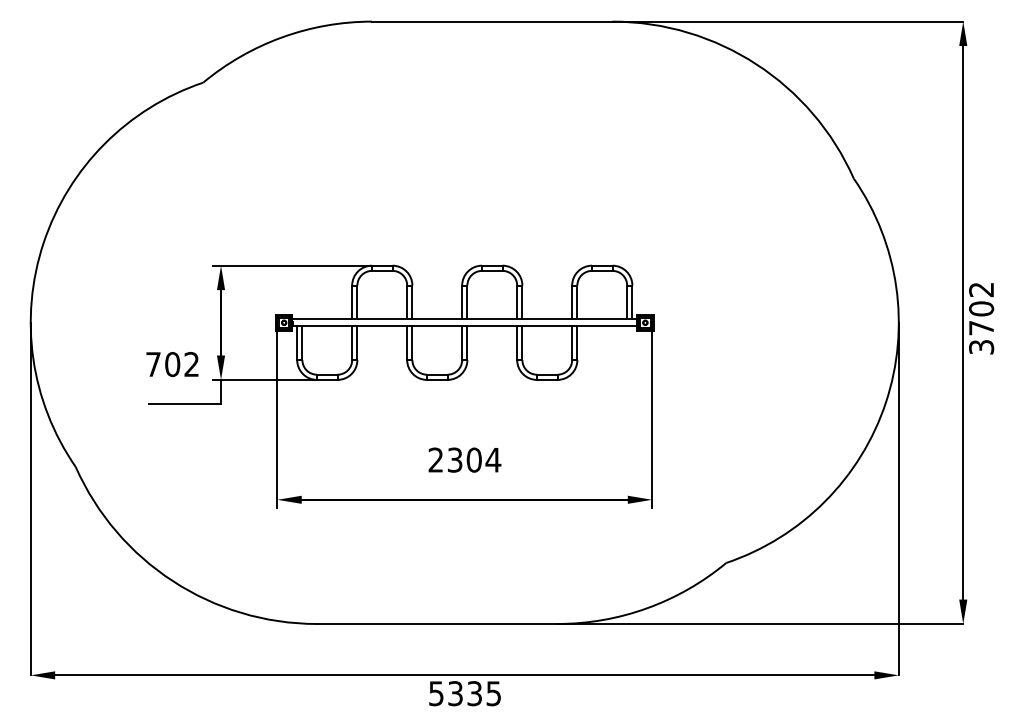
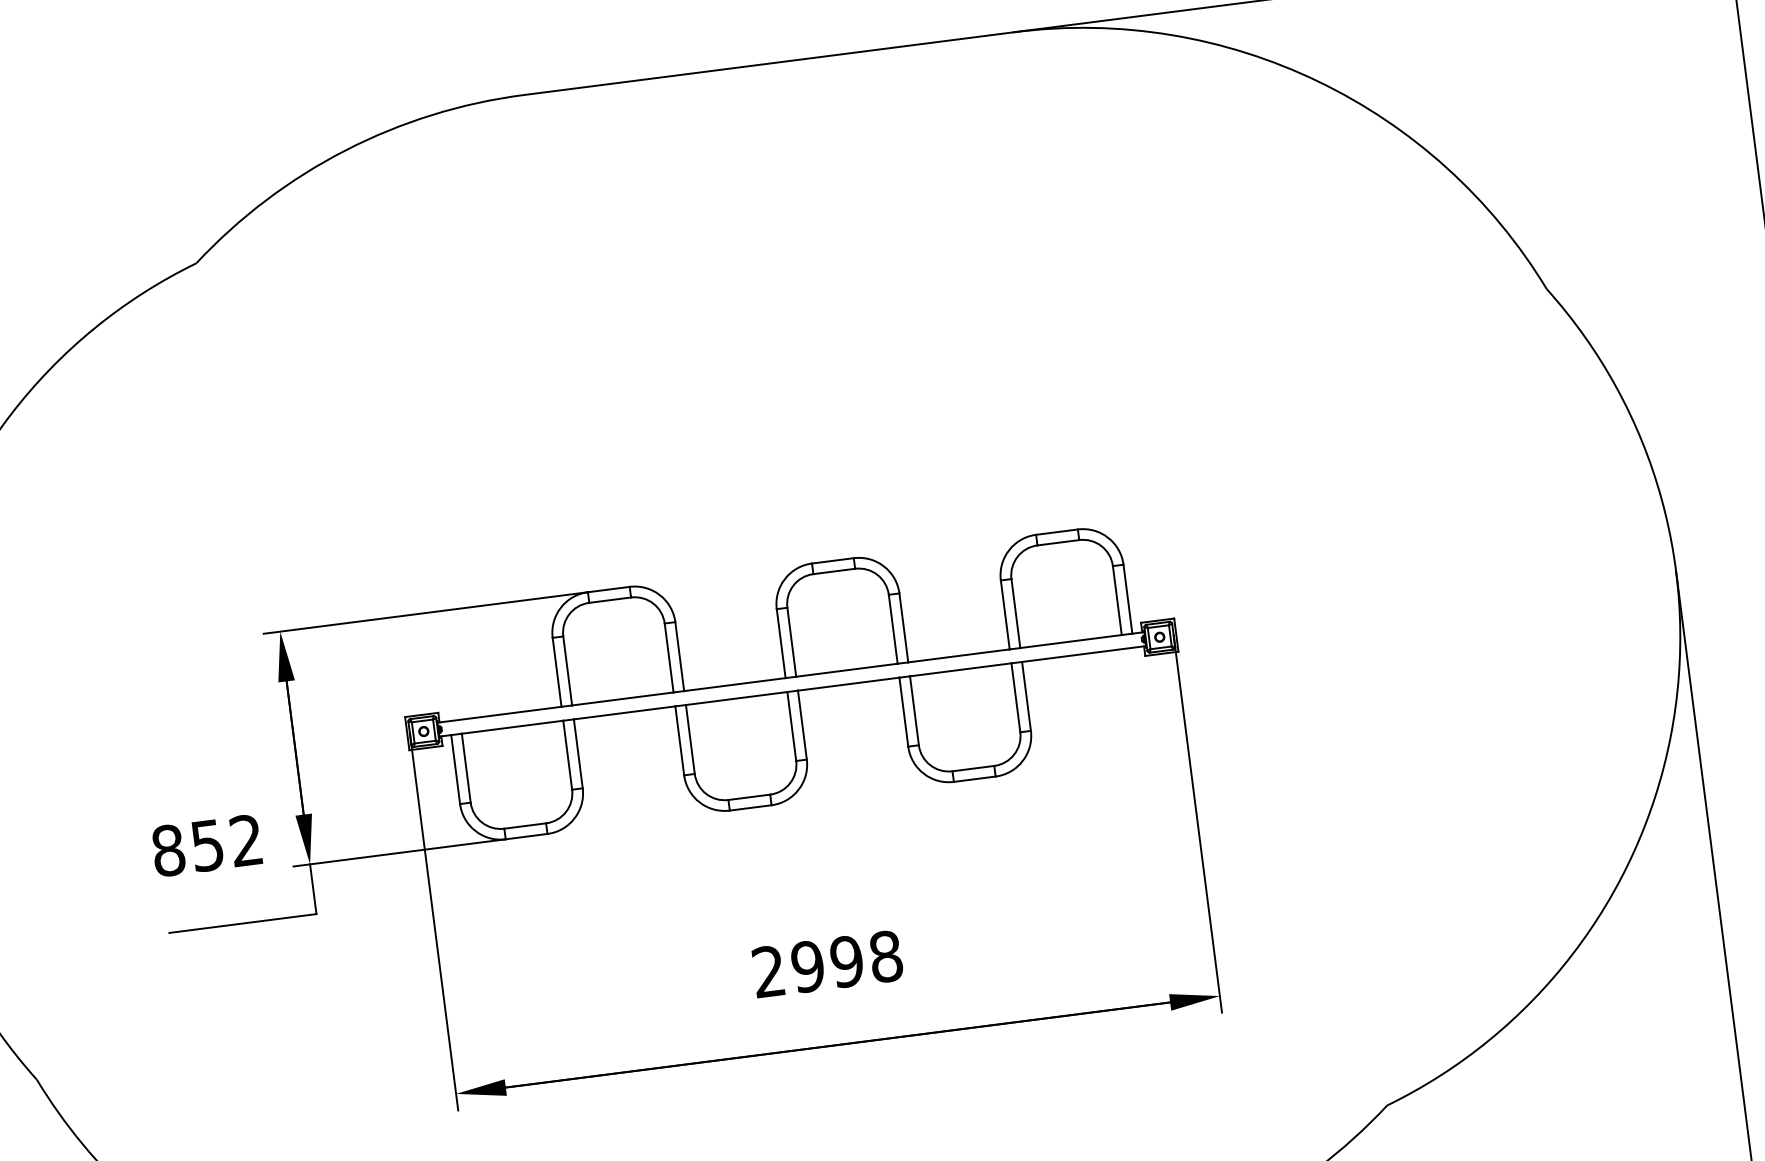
text: (163, 364) -> (188, 847), 702 -> 852
text: (474, 459) -> (847, 960), 2304 -> 2998

